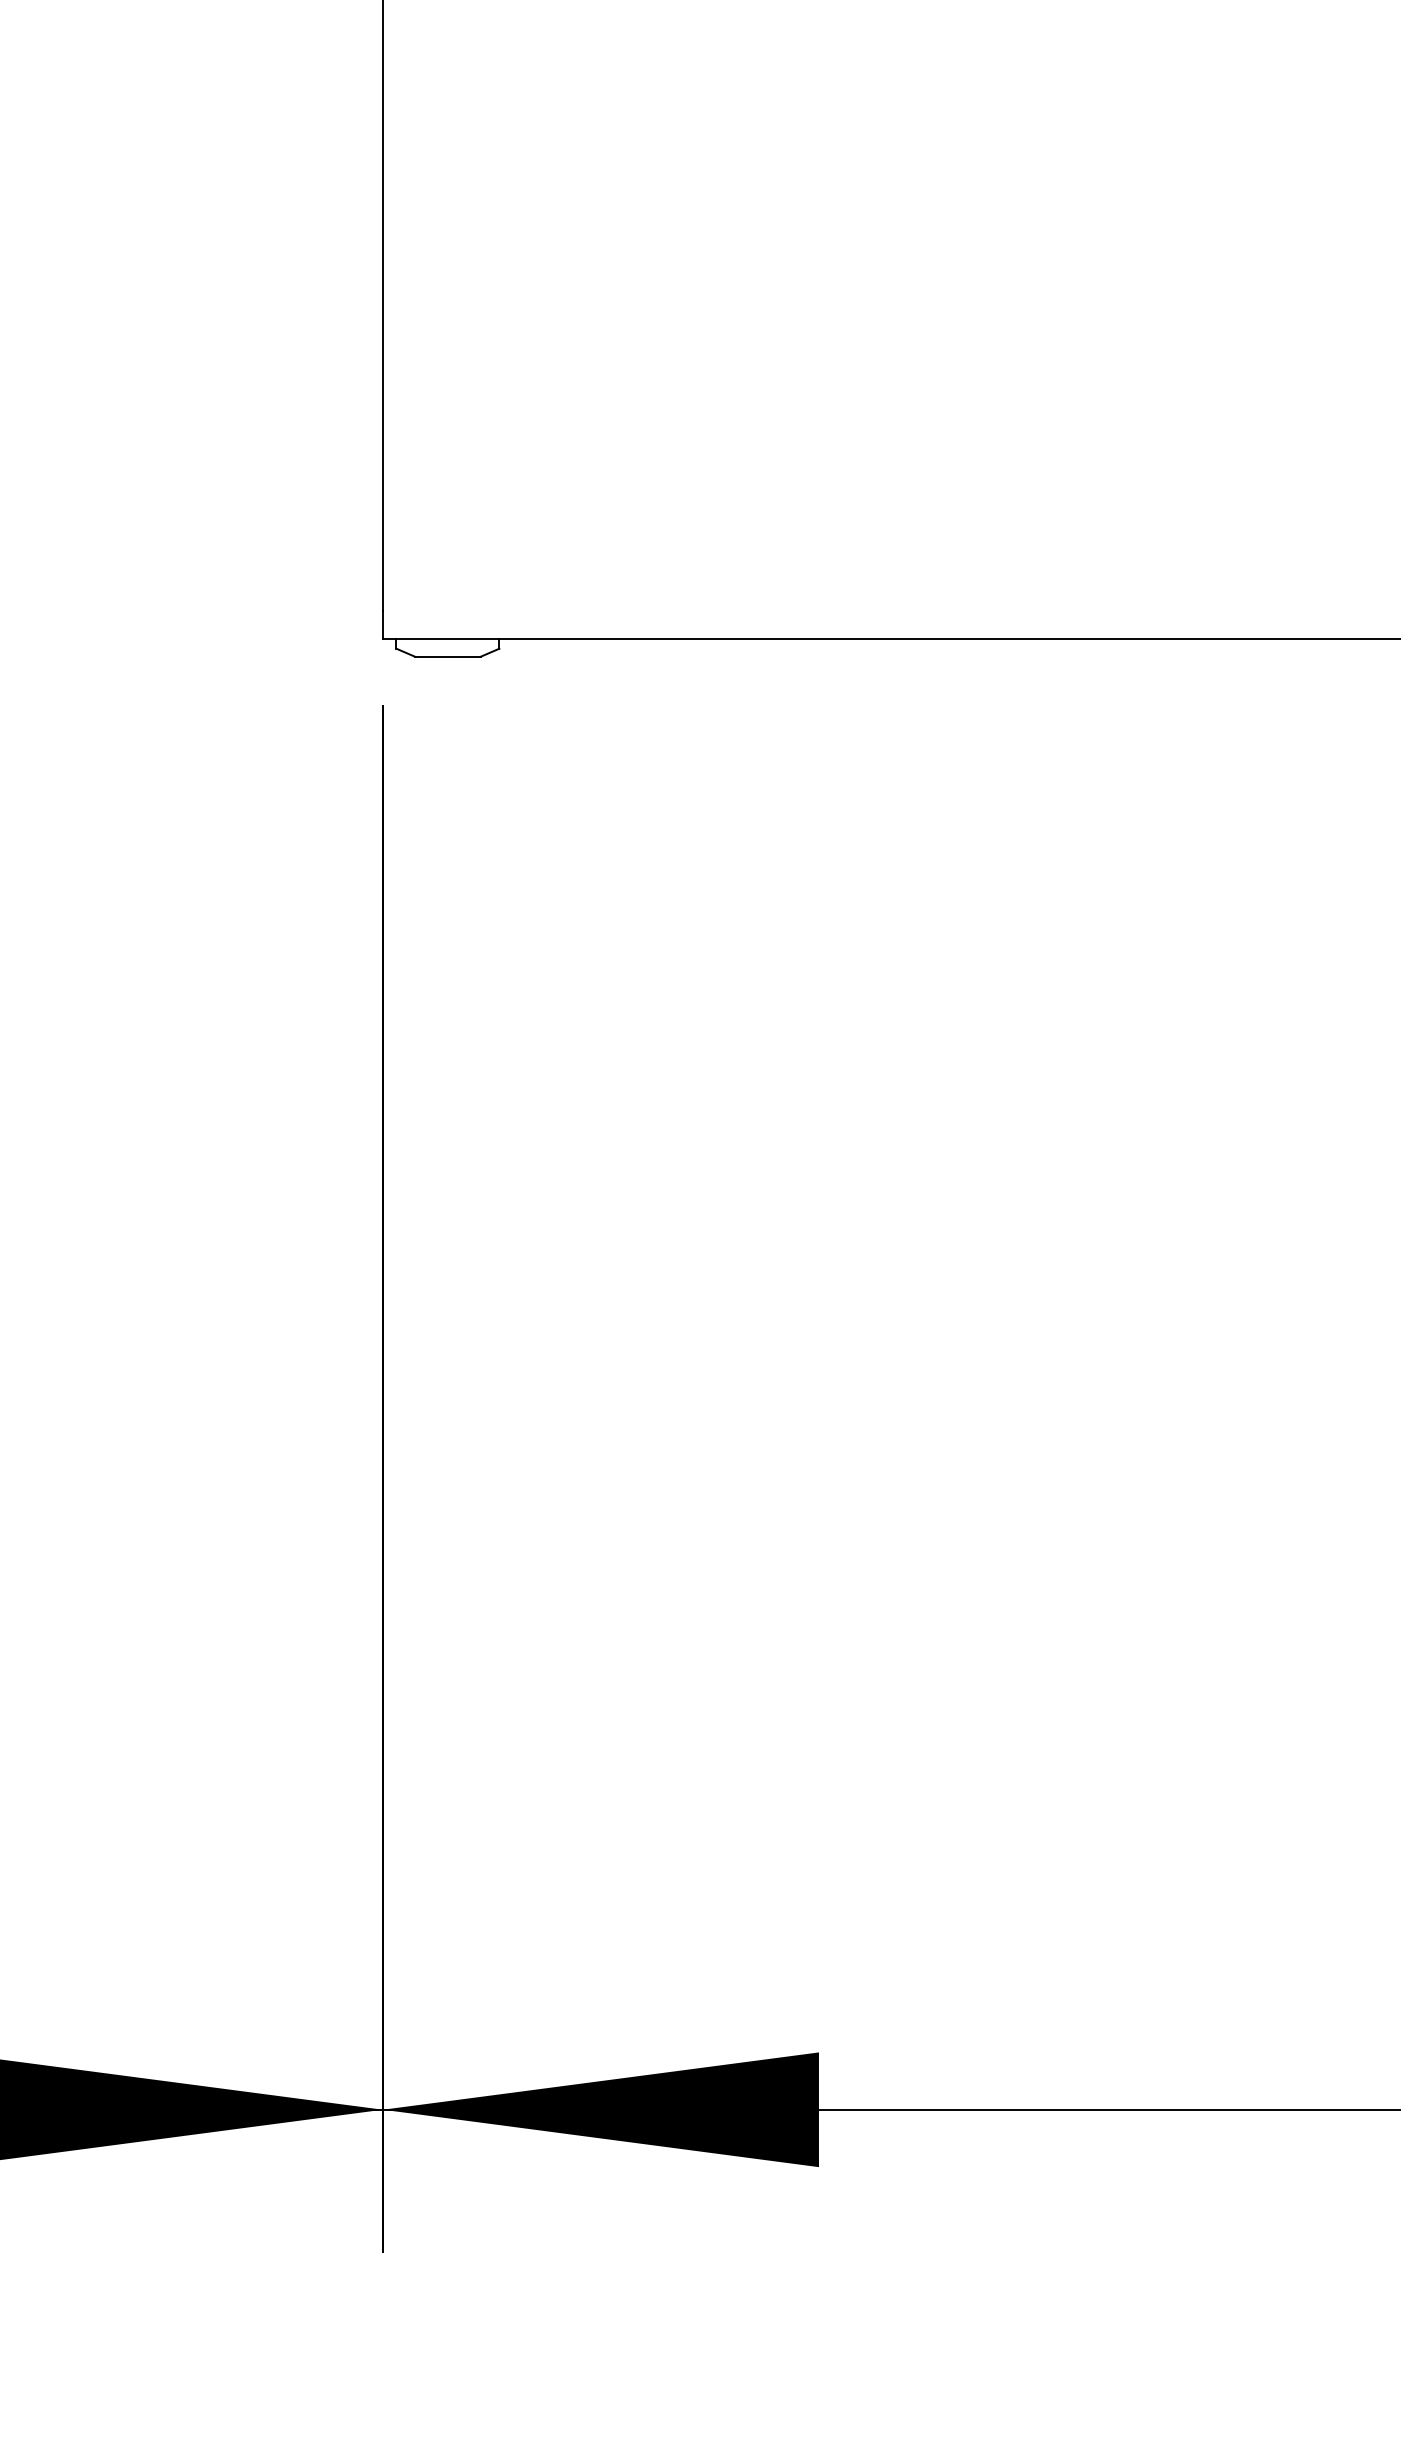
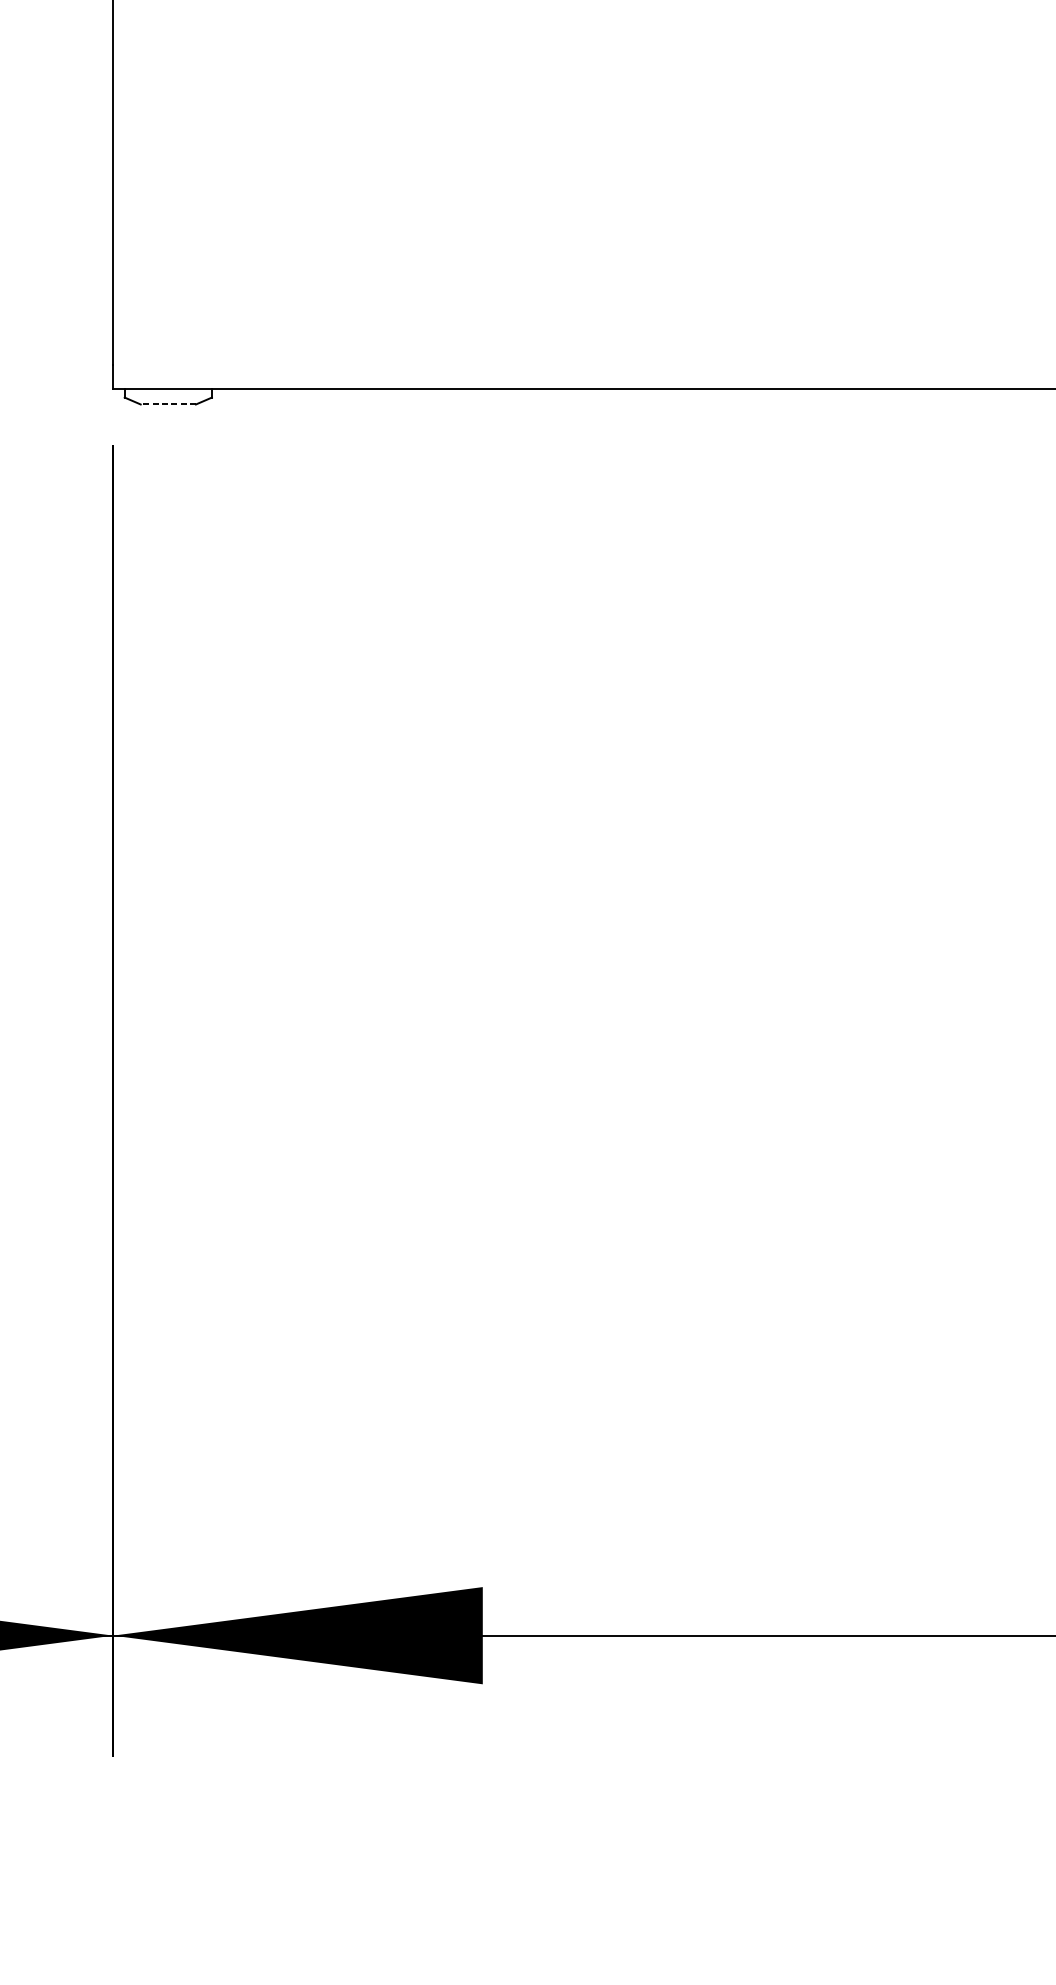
line: (447, 656) -> (168, 404), solid -> dashed

